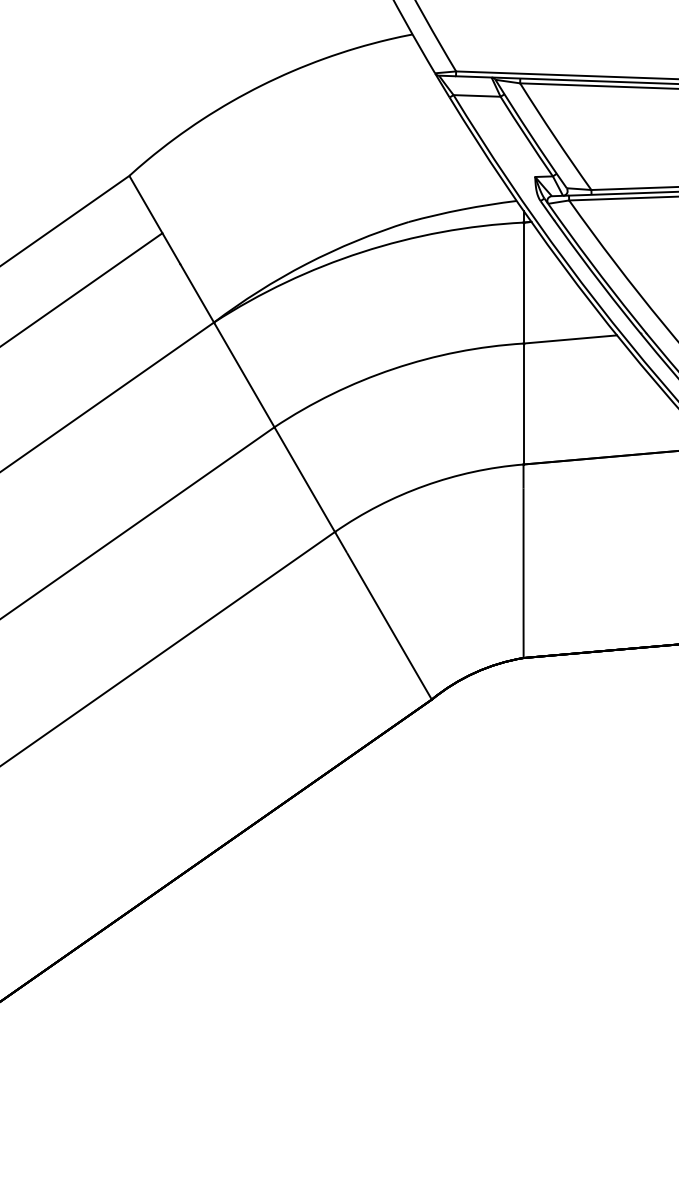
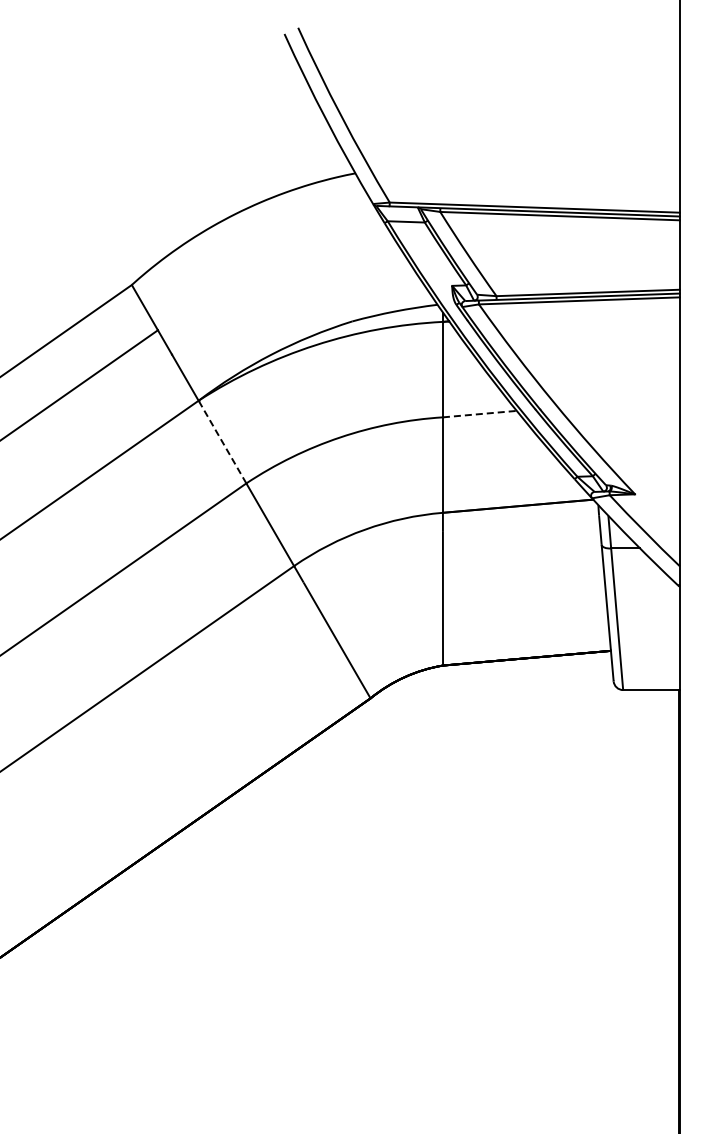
line: (571, 339) -> (480, 414), solid -> dashed
line: (244, 375) -> (222, 442), solid -> dashed

